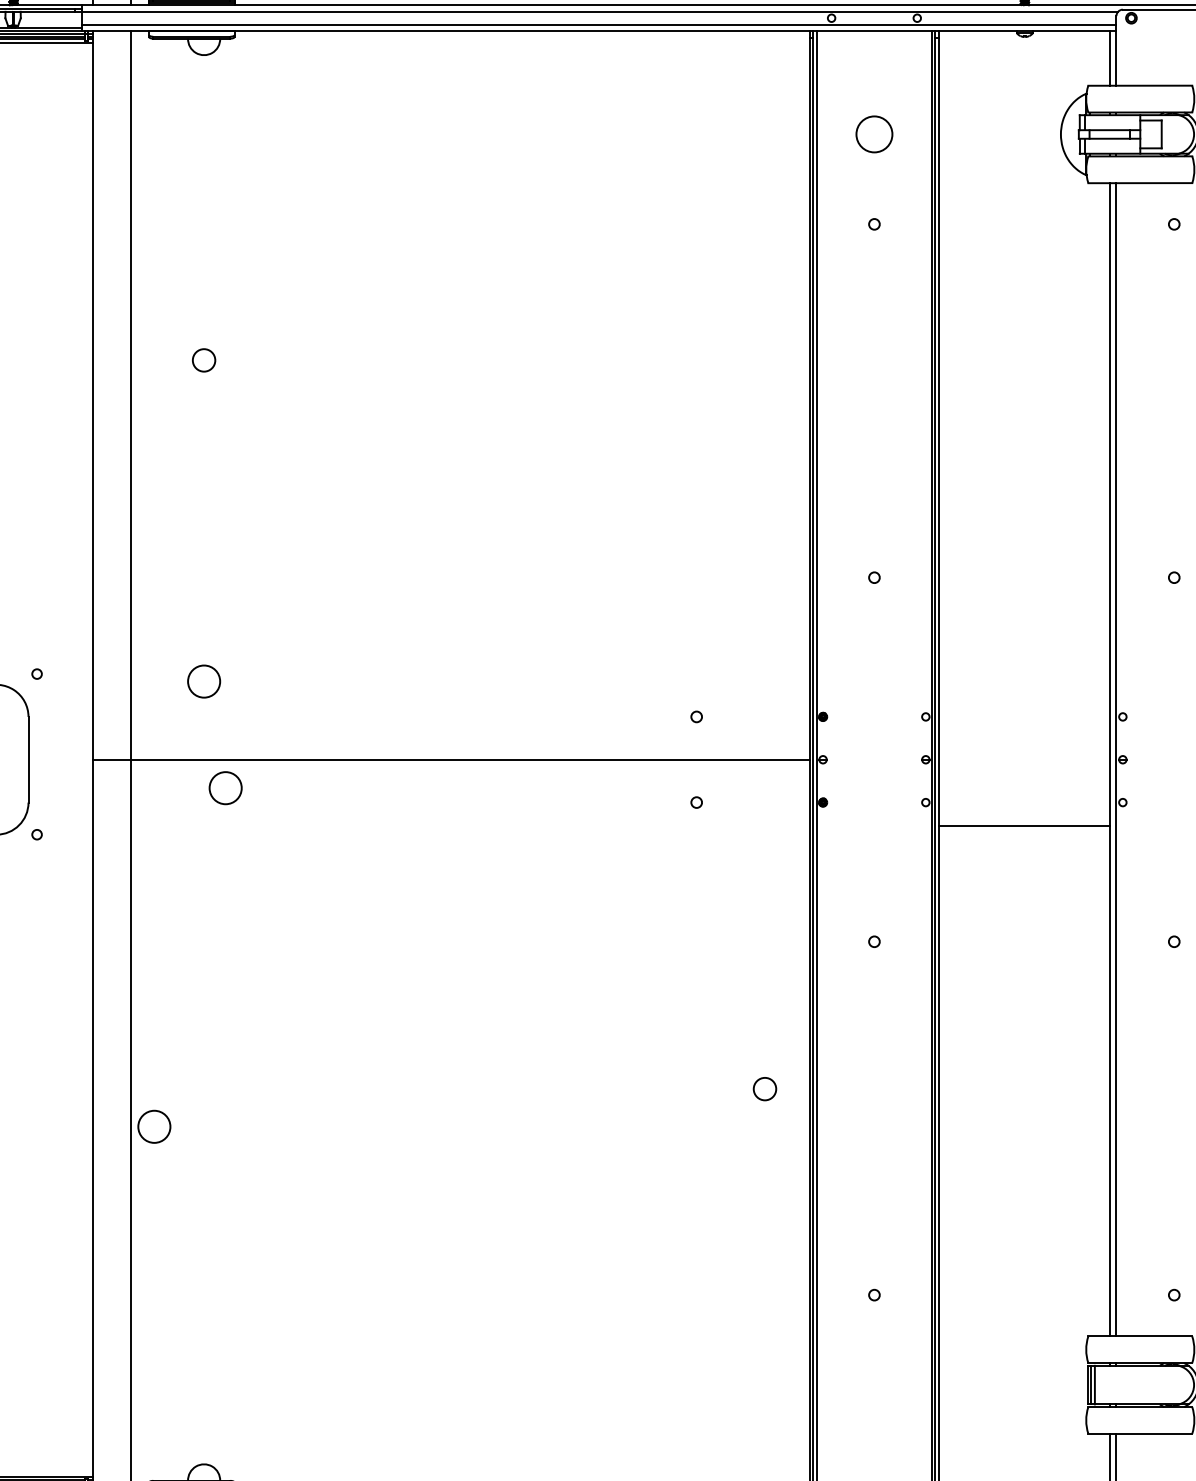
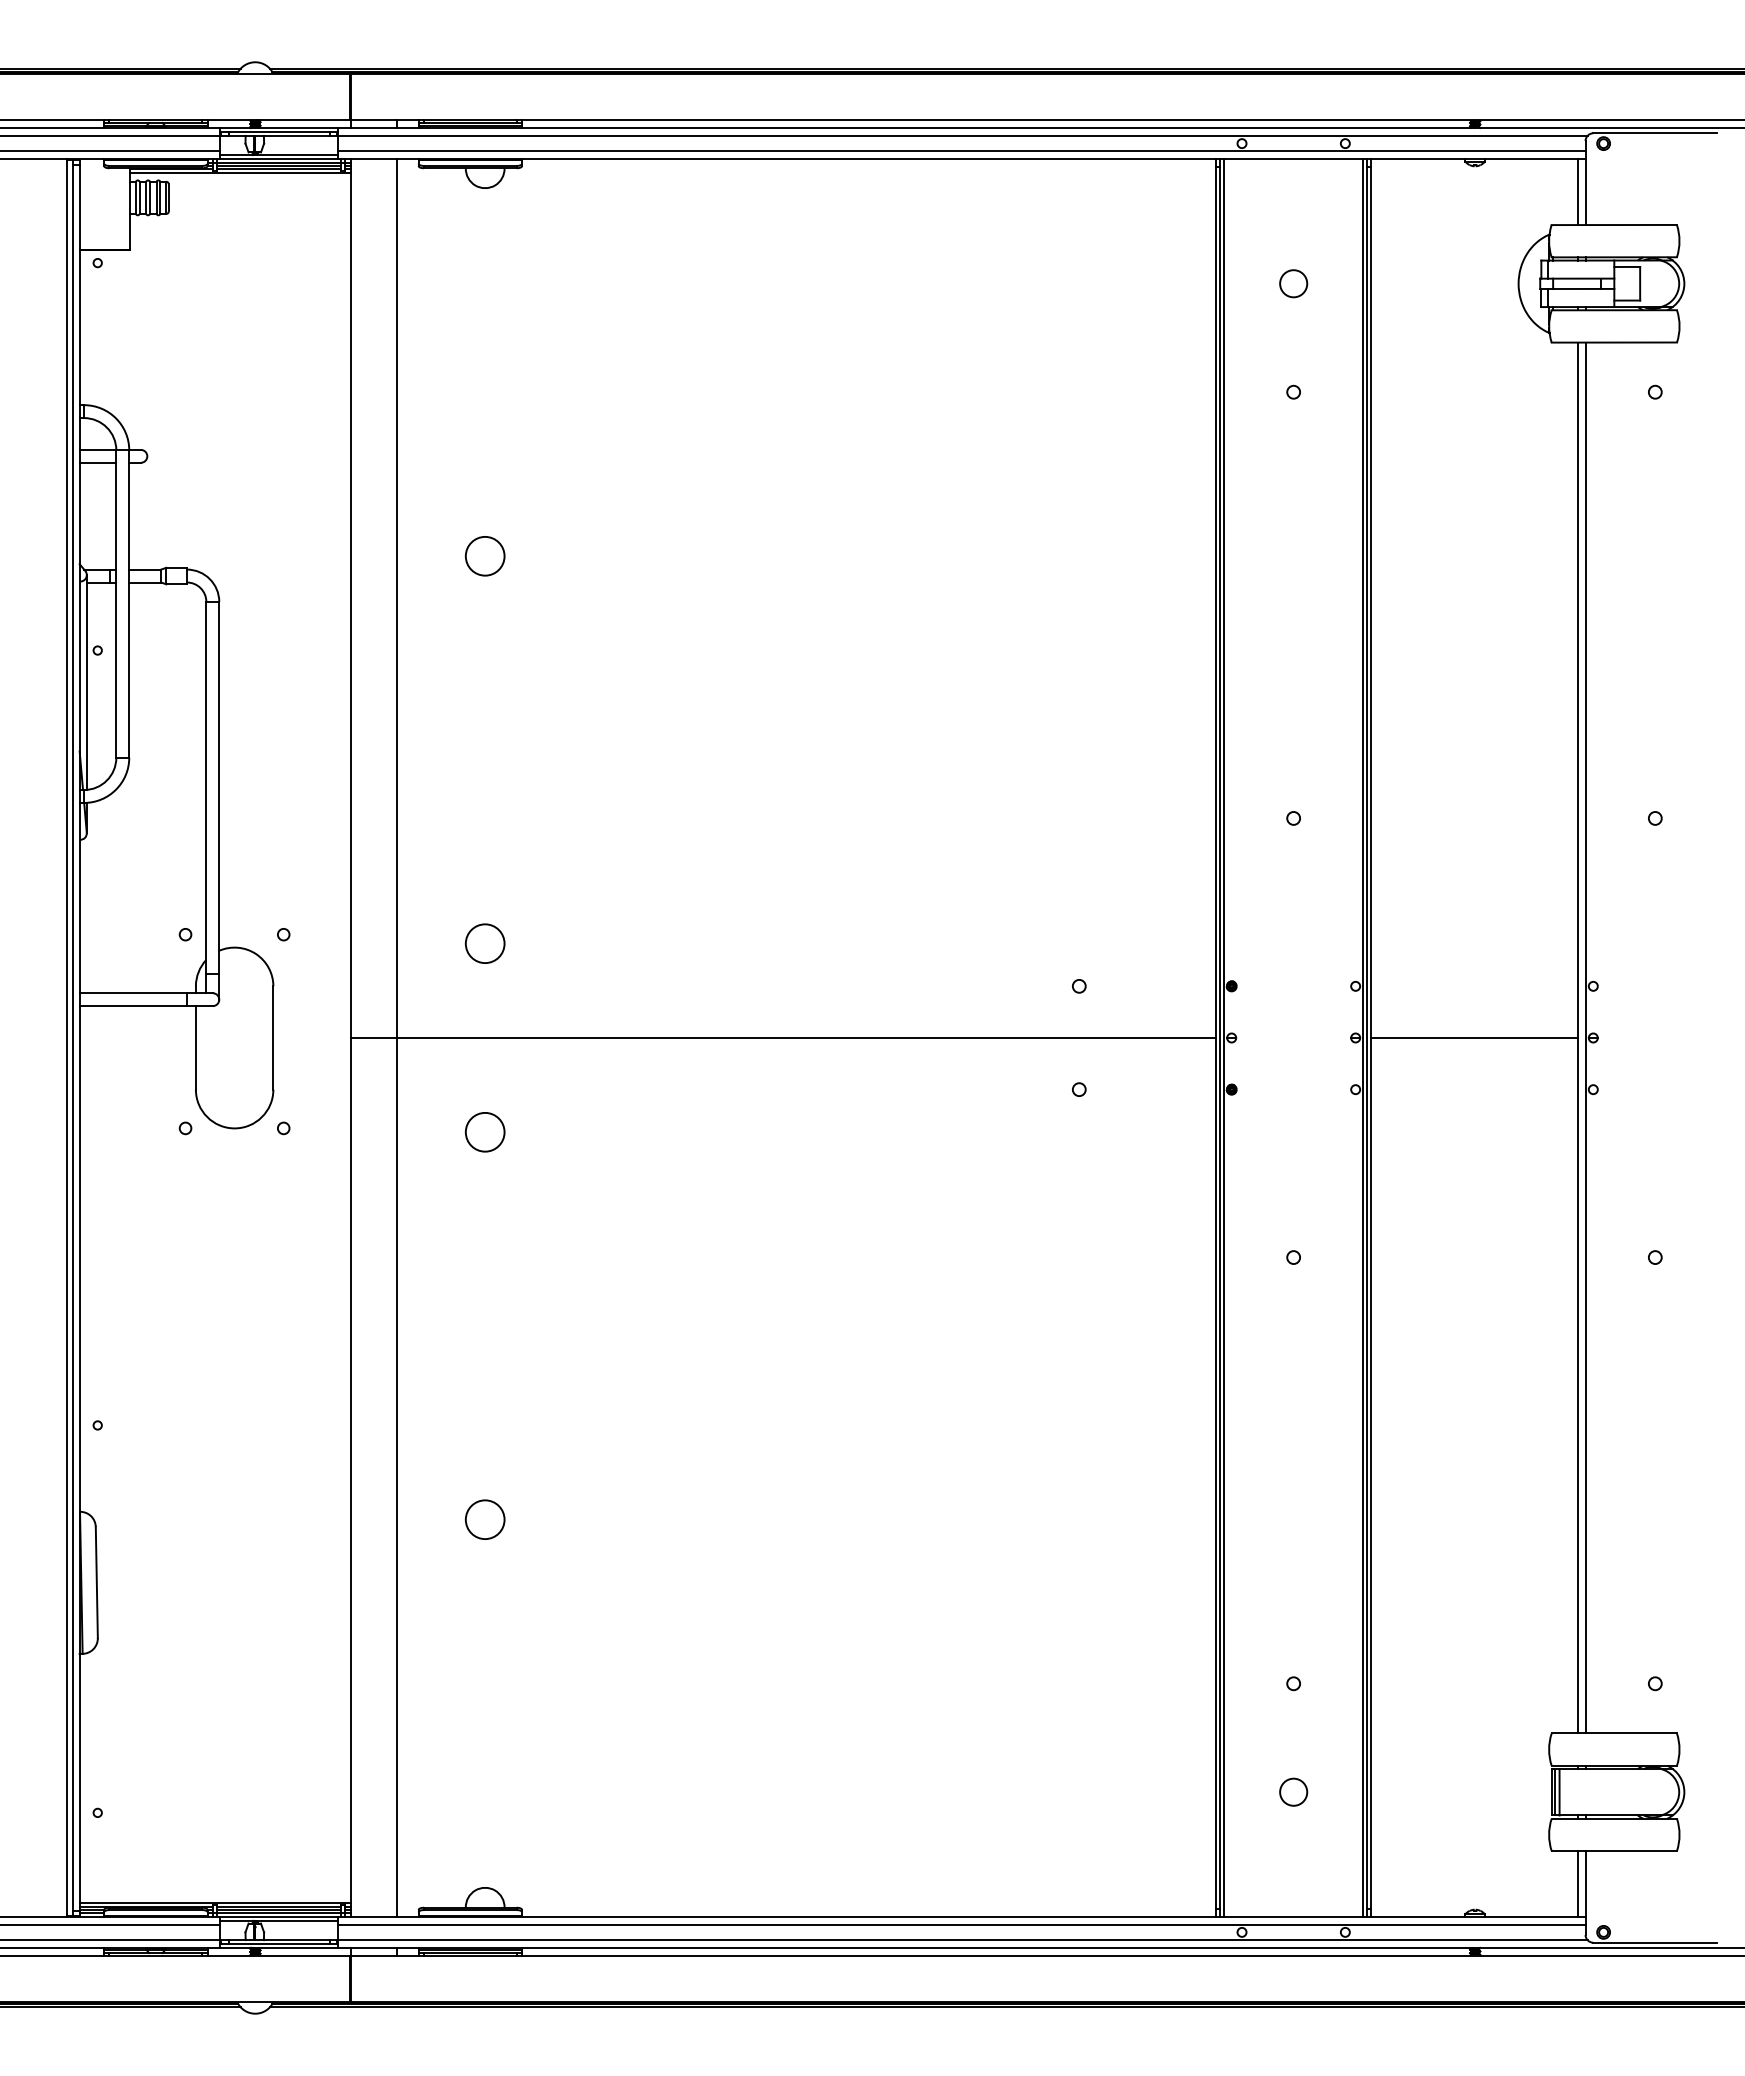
circle: (874, 134) -> (1293, 283), size x0.62
circle: (203, 360) -> (484, 556), size x1.43
circle: (225, 788) -> (484, 1132), moved
line: (1024, 826) -> (1474, 1038), moved
circle: (764, 1088) -> (1293, 1791), moved
circle: (153, 1126) -> (484, 1519), moved

